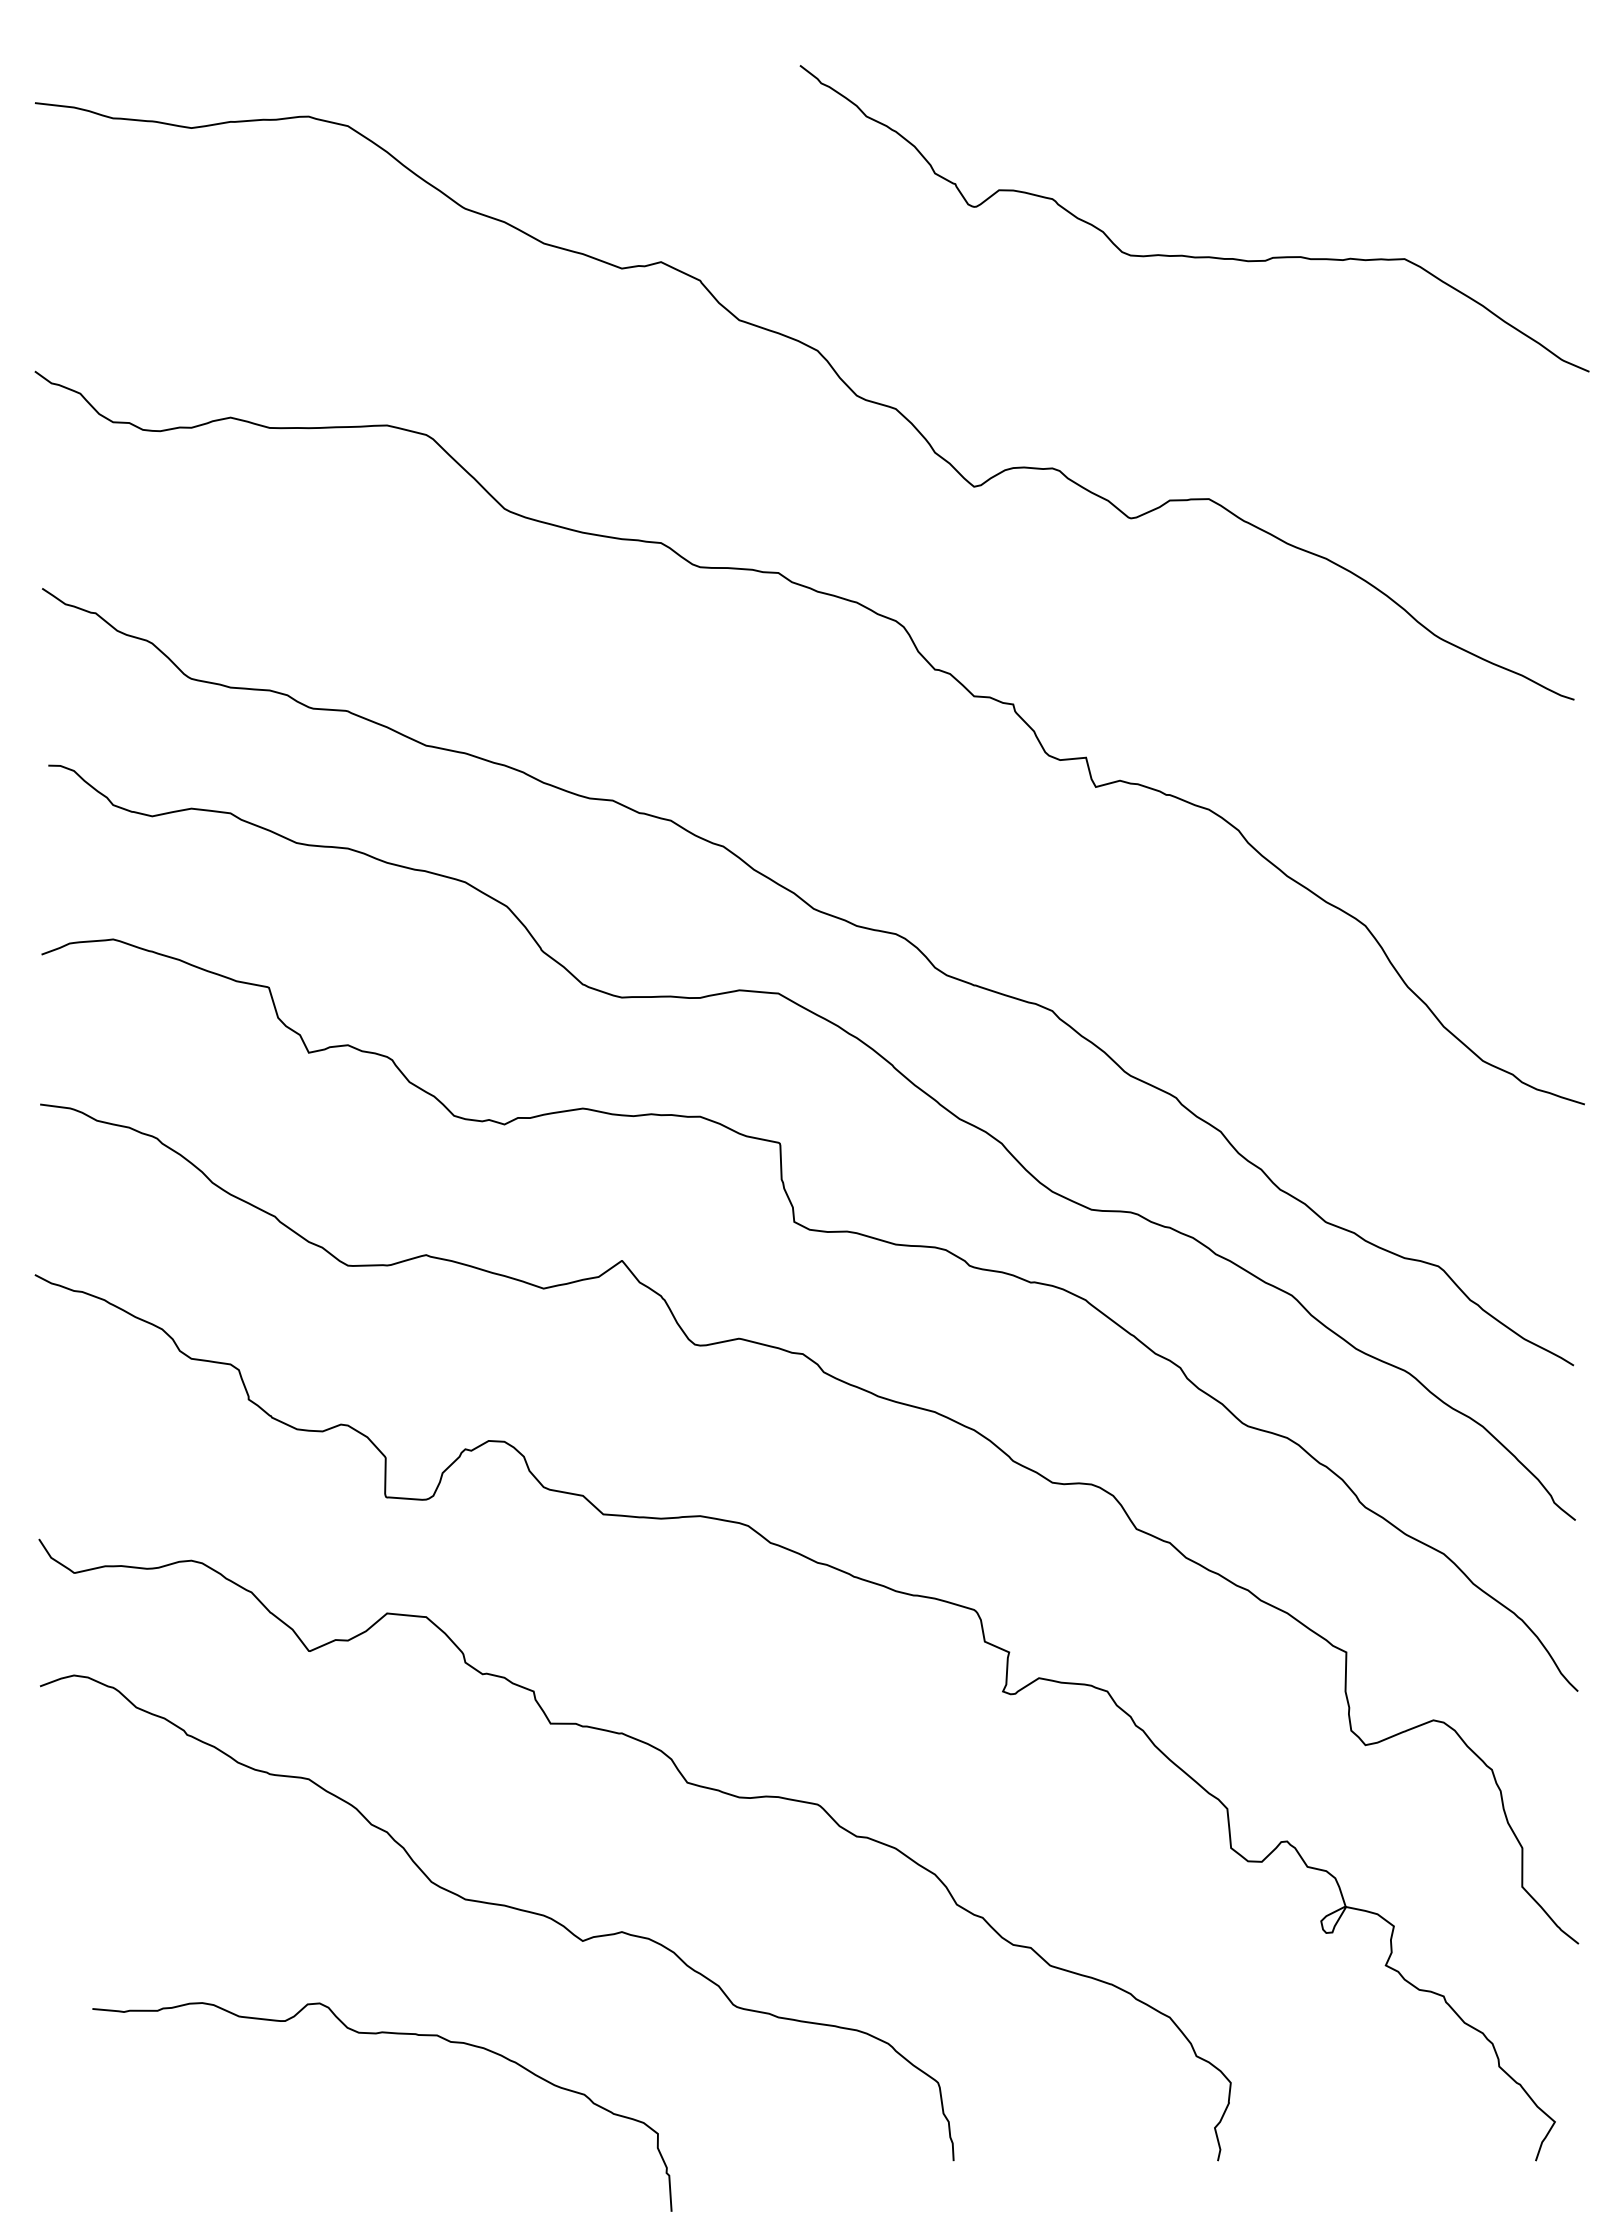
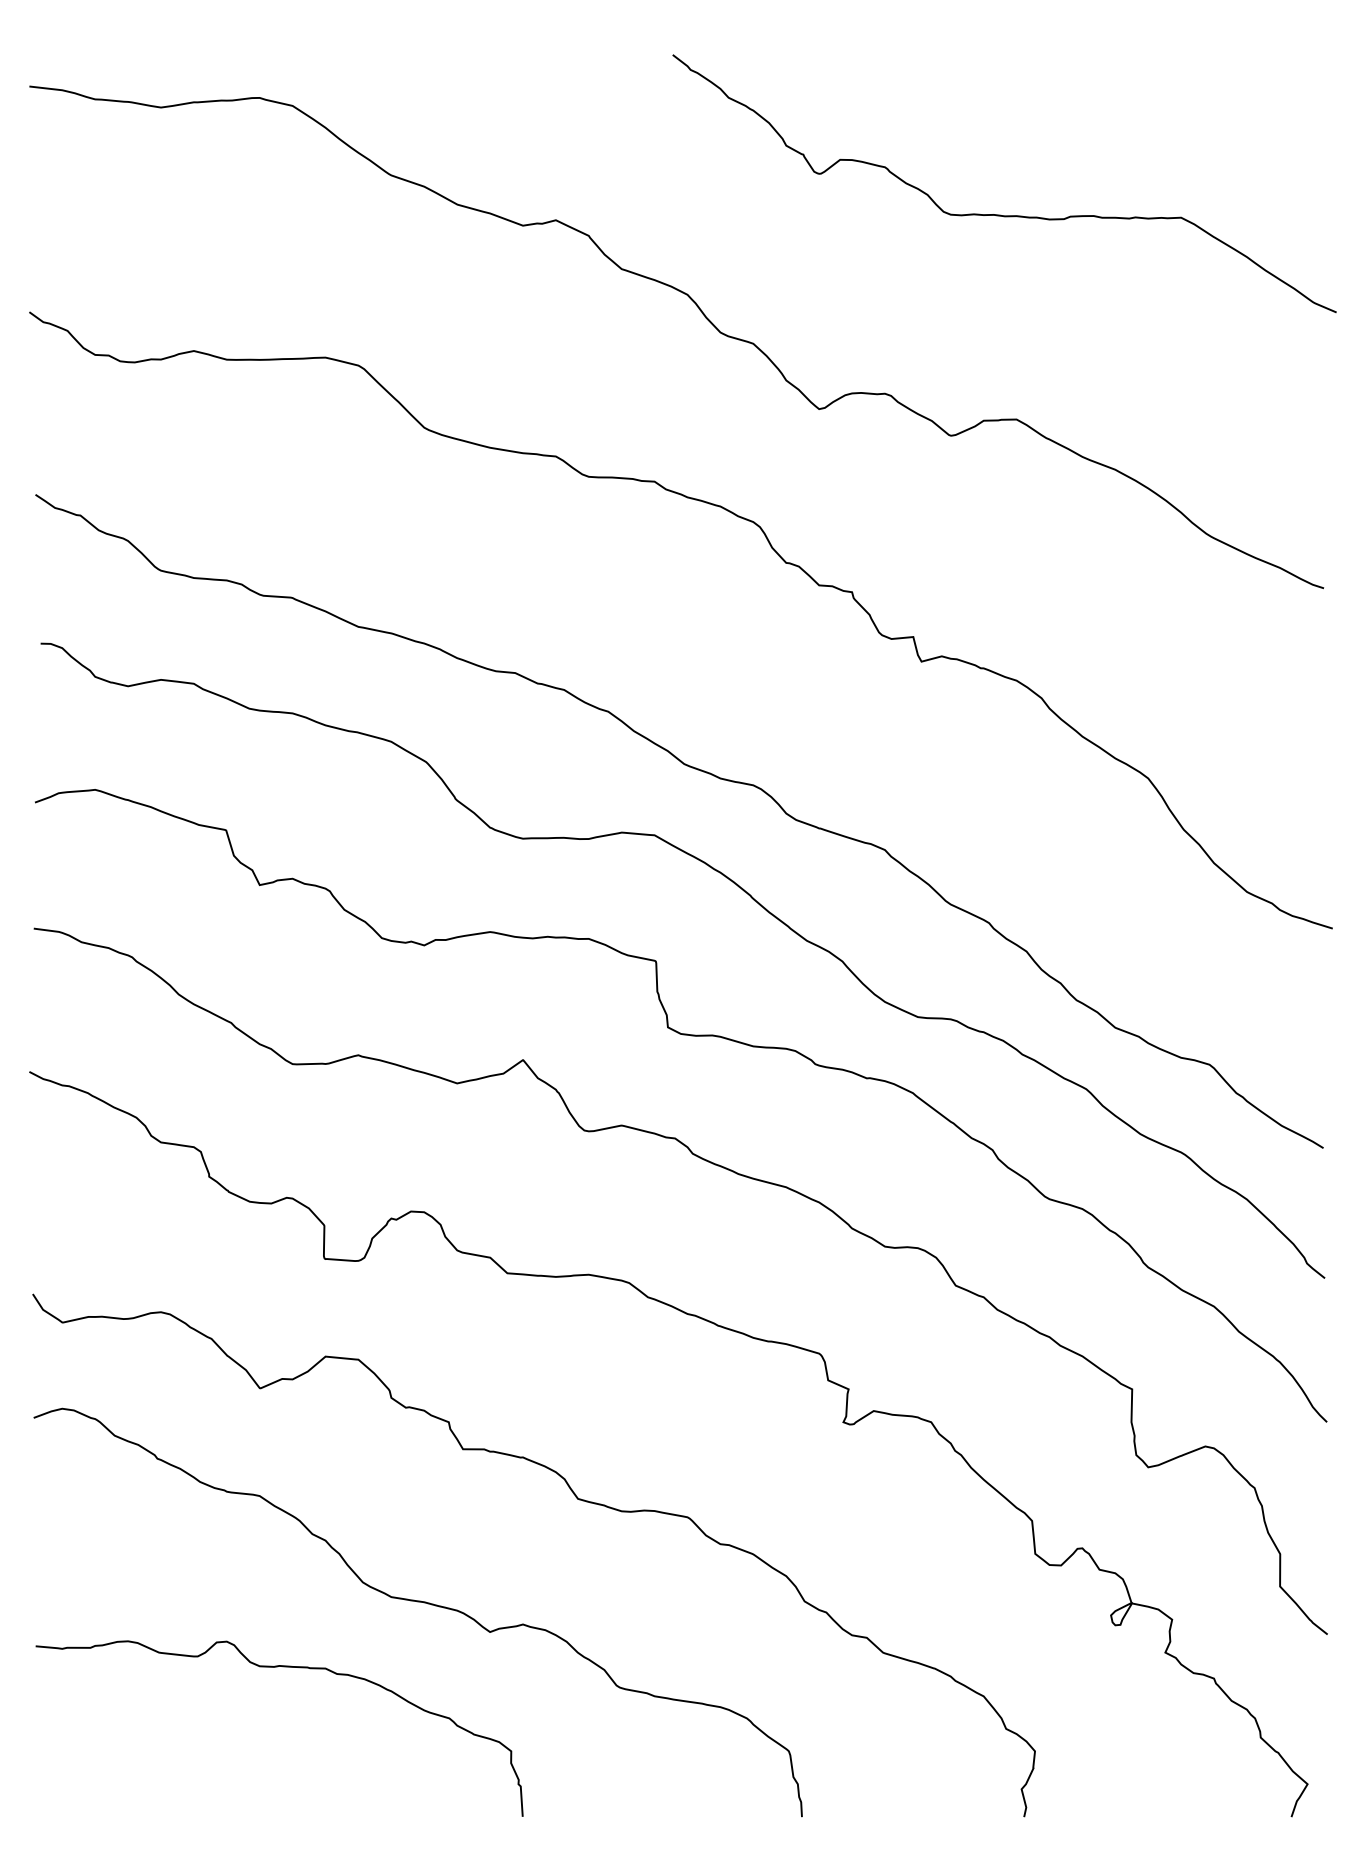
curve: (377, 2034) -> (275, 1667), moved

